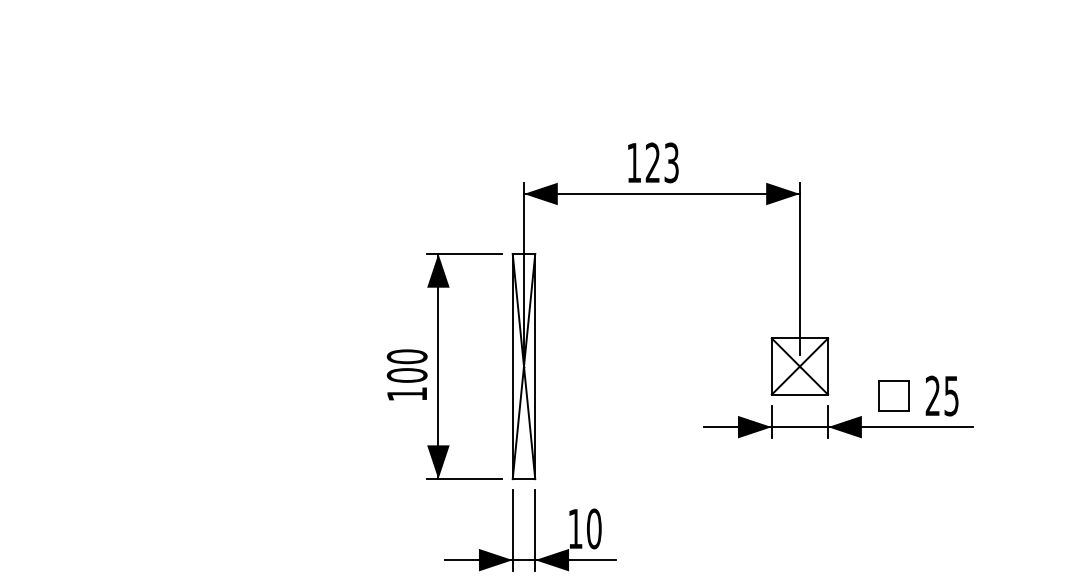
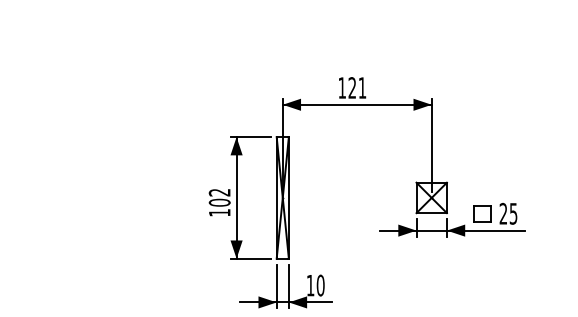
text: (671, 161) -> (362, 87), 123 -> 121
text: (406, 356) -> (219, 192), 100 -> 102

